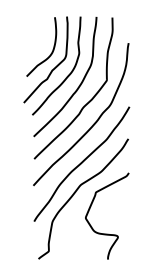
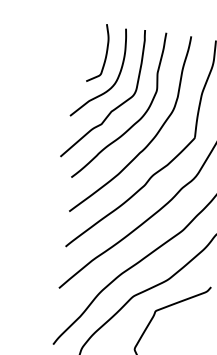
curve: (43, 34) -> (104, 53), added

